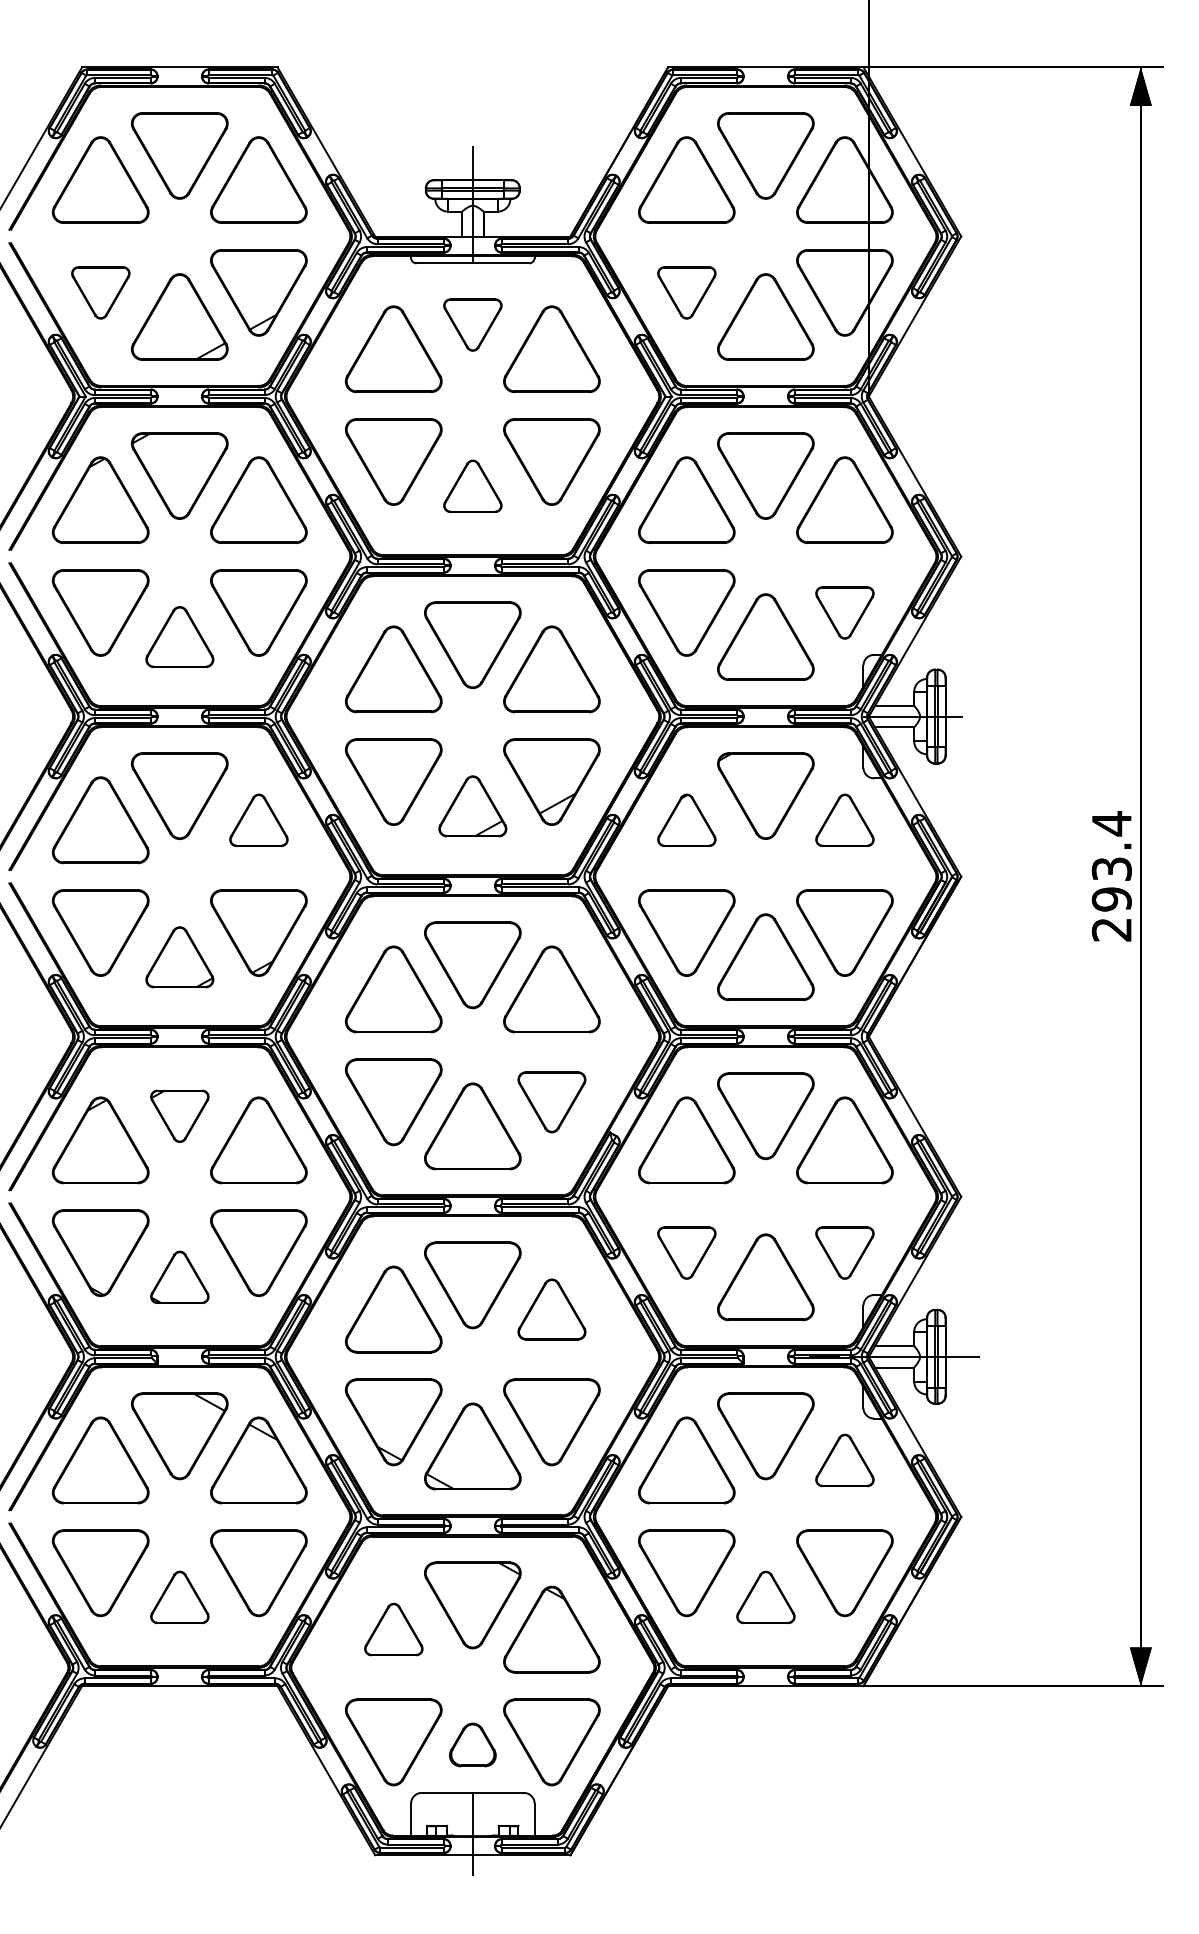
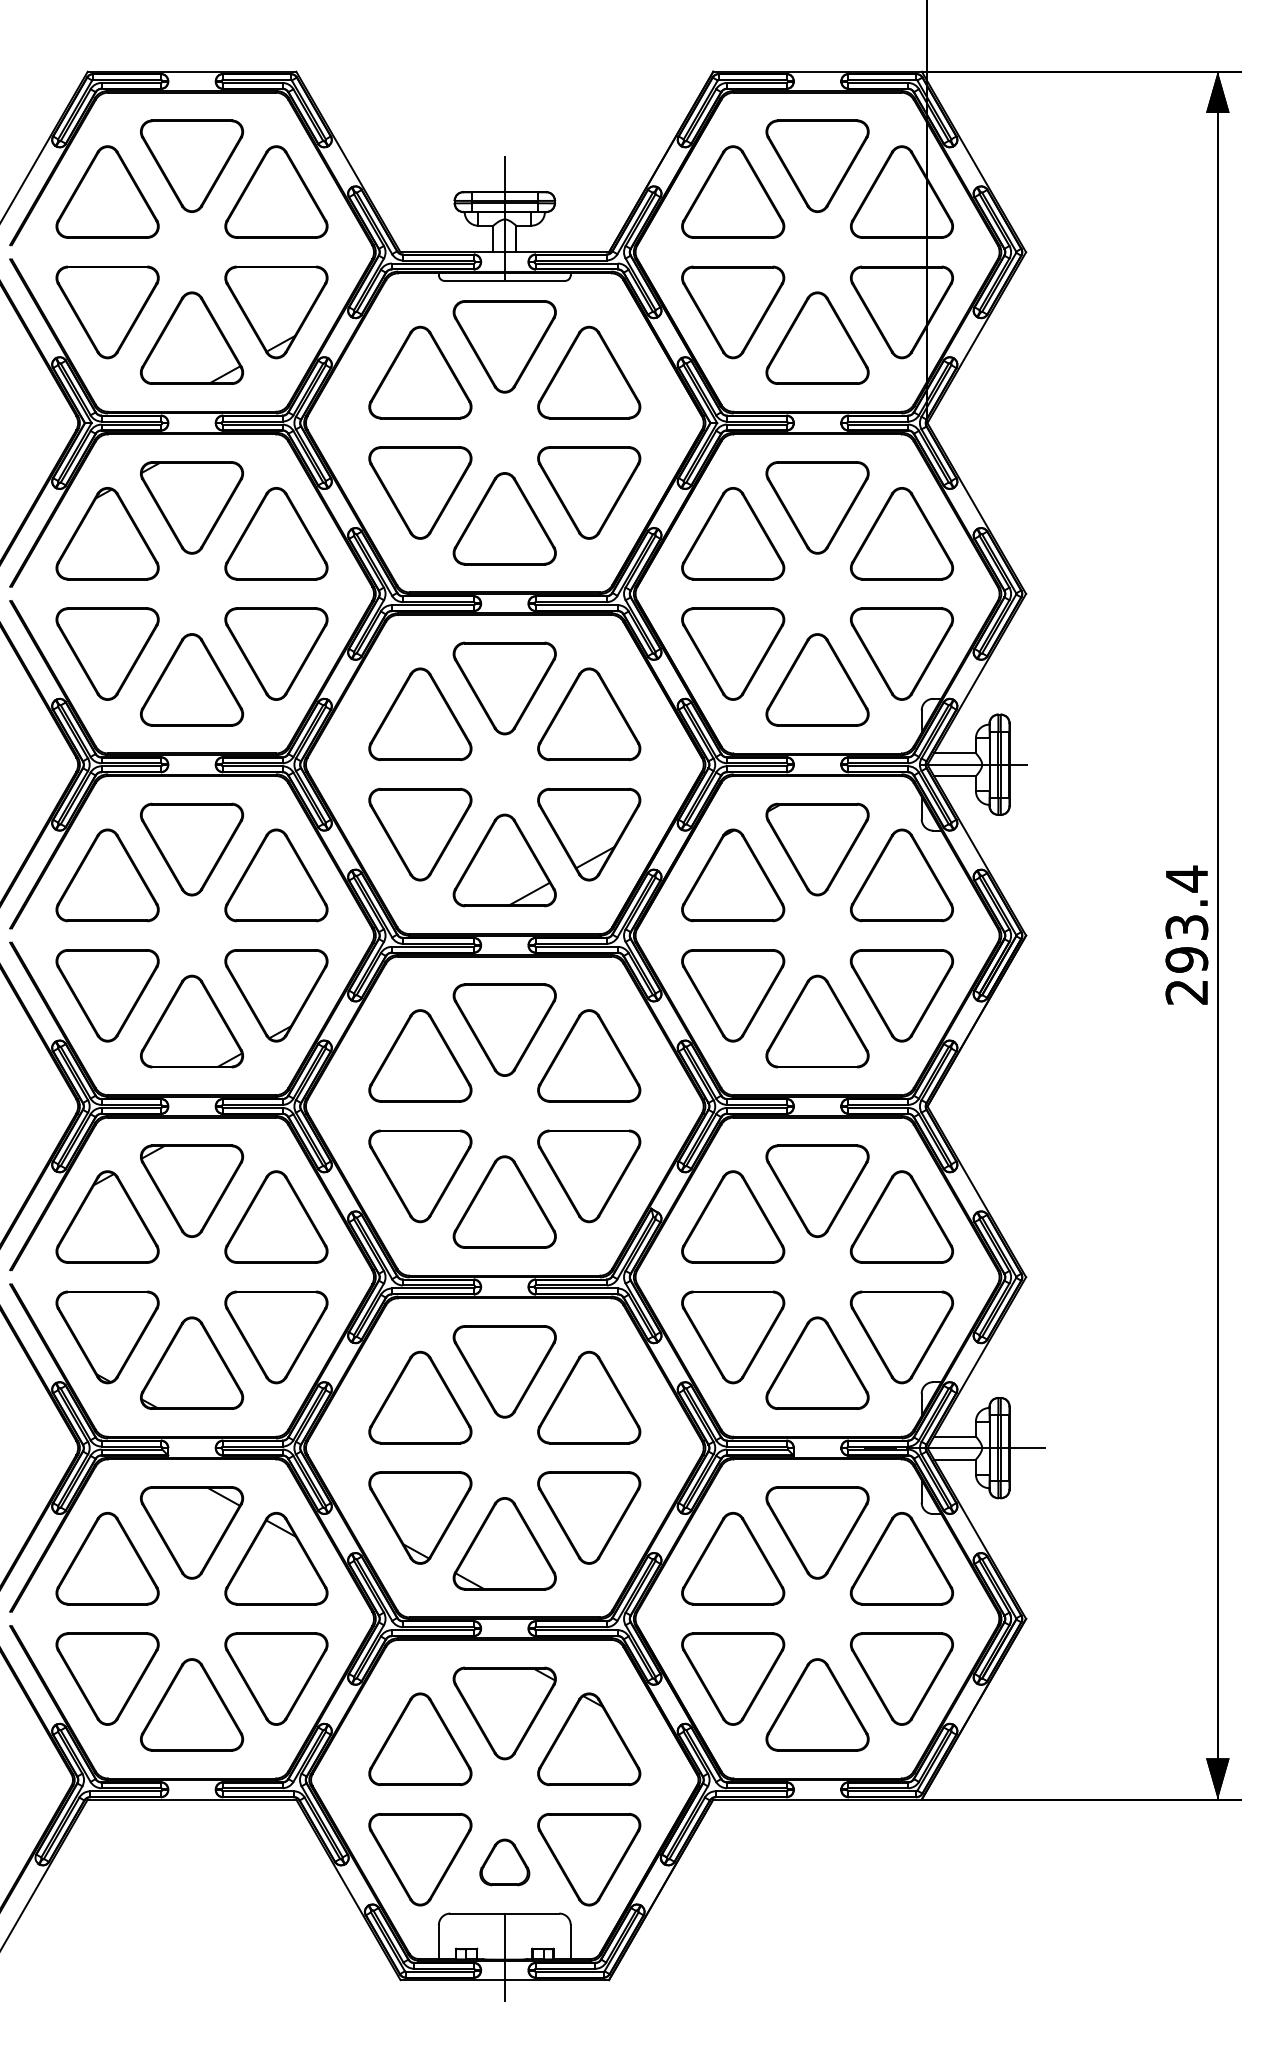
part: (100, 292) -> (107, 312), size x1.67
part: (686, 292) -> (732, 312), size x1.67
part: (472, 324) -> (504, 346), size x1.67
part: (472, 486) -> (504, 519), size x1.67
part: (844, 612) -> (901, 653), size x1.67
part: (179, 636) -> (191, 679), size x1.43
part: (472, 806) -> (504, 860), size x1.43
part: (258, 820) -> (276, 875), size x1.67
part: (686, 820) -> (732, 875), size x1.67
part: (844, 820) -> (901, 875), size x1.67
part: (179, 957) -> (191, 1021), size x1.43
part: (551, 1102) -> (588, 1176), size x1.43
part: (179, 1116) -> (191, 1191), size x1.67
part: (686, 1252) -> (732, 1336), size x1.67
part: (844, 1252) -> (901, 1336), size x1.67
part: (179, 1277) -> (191, 1363), size x1.67
part: (551, 1309) -> (588, 1397), size x1.43
part: (844, 1460) -> (901, 1558), size x1.67
part: (179, 1597) -> (191, 1704), size x1.67
part: (765, 1597) -> (817, 1704), size x1.67
part: (393, 1629) -> (420, 1739), size x1.67

